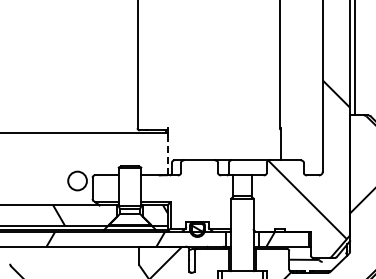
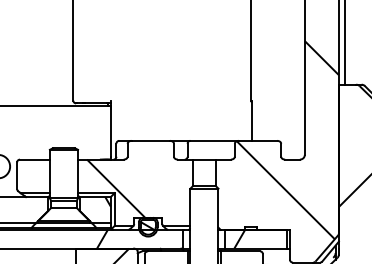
line: (167, 154) -> (110, 133), dashed -> solid
hatch: (171, 198) -> (115, 188), added

